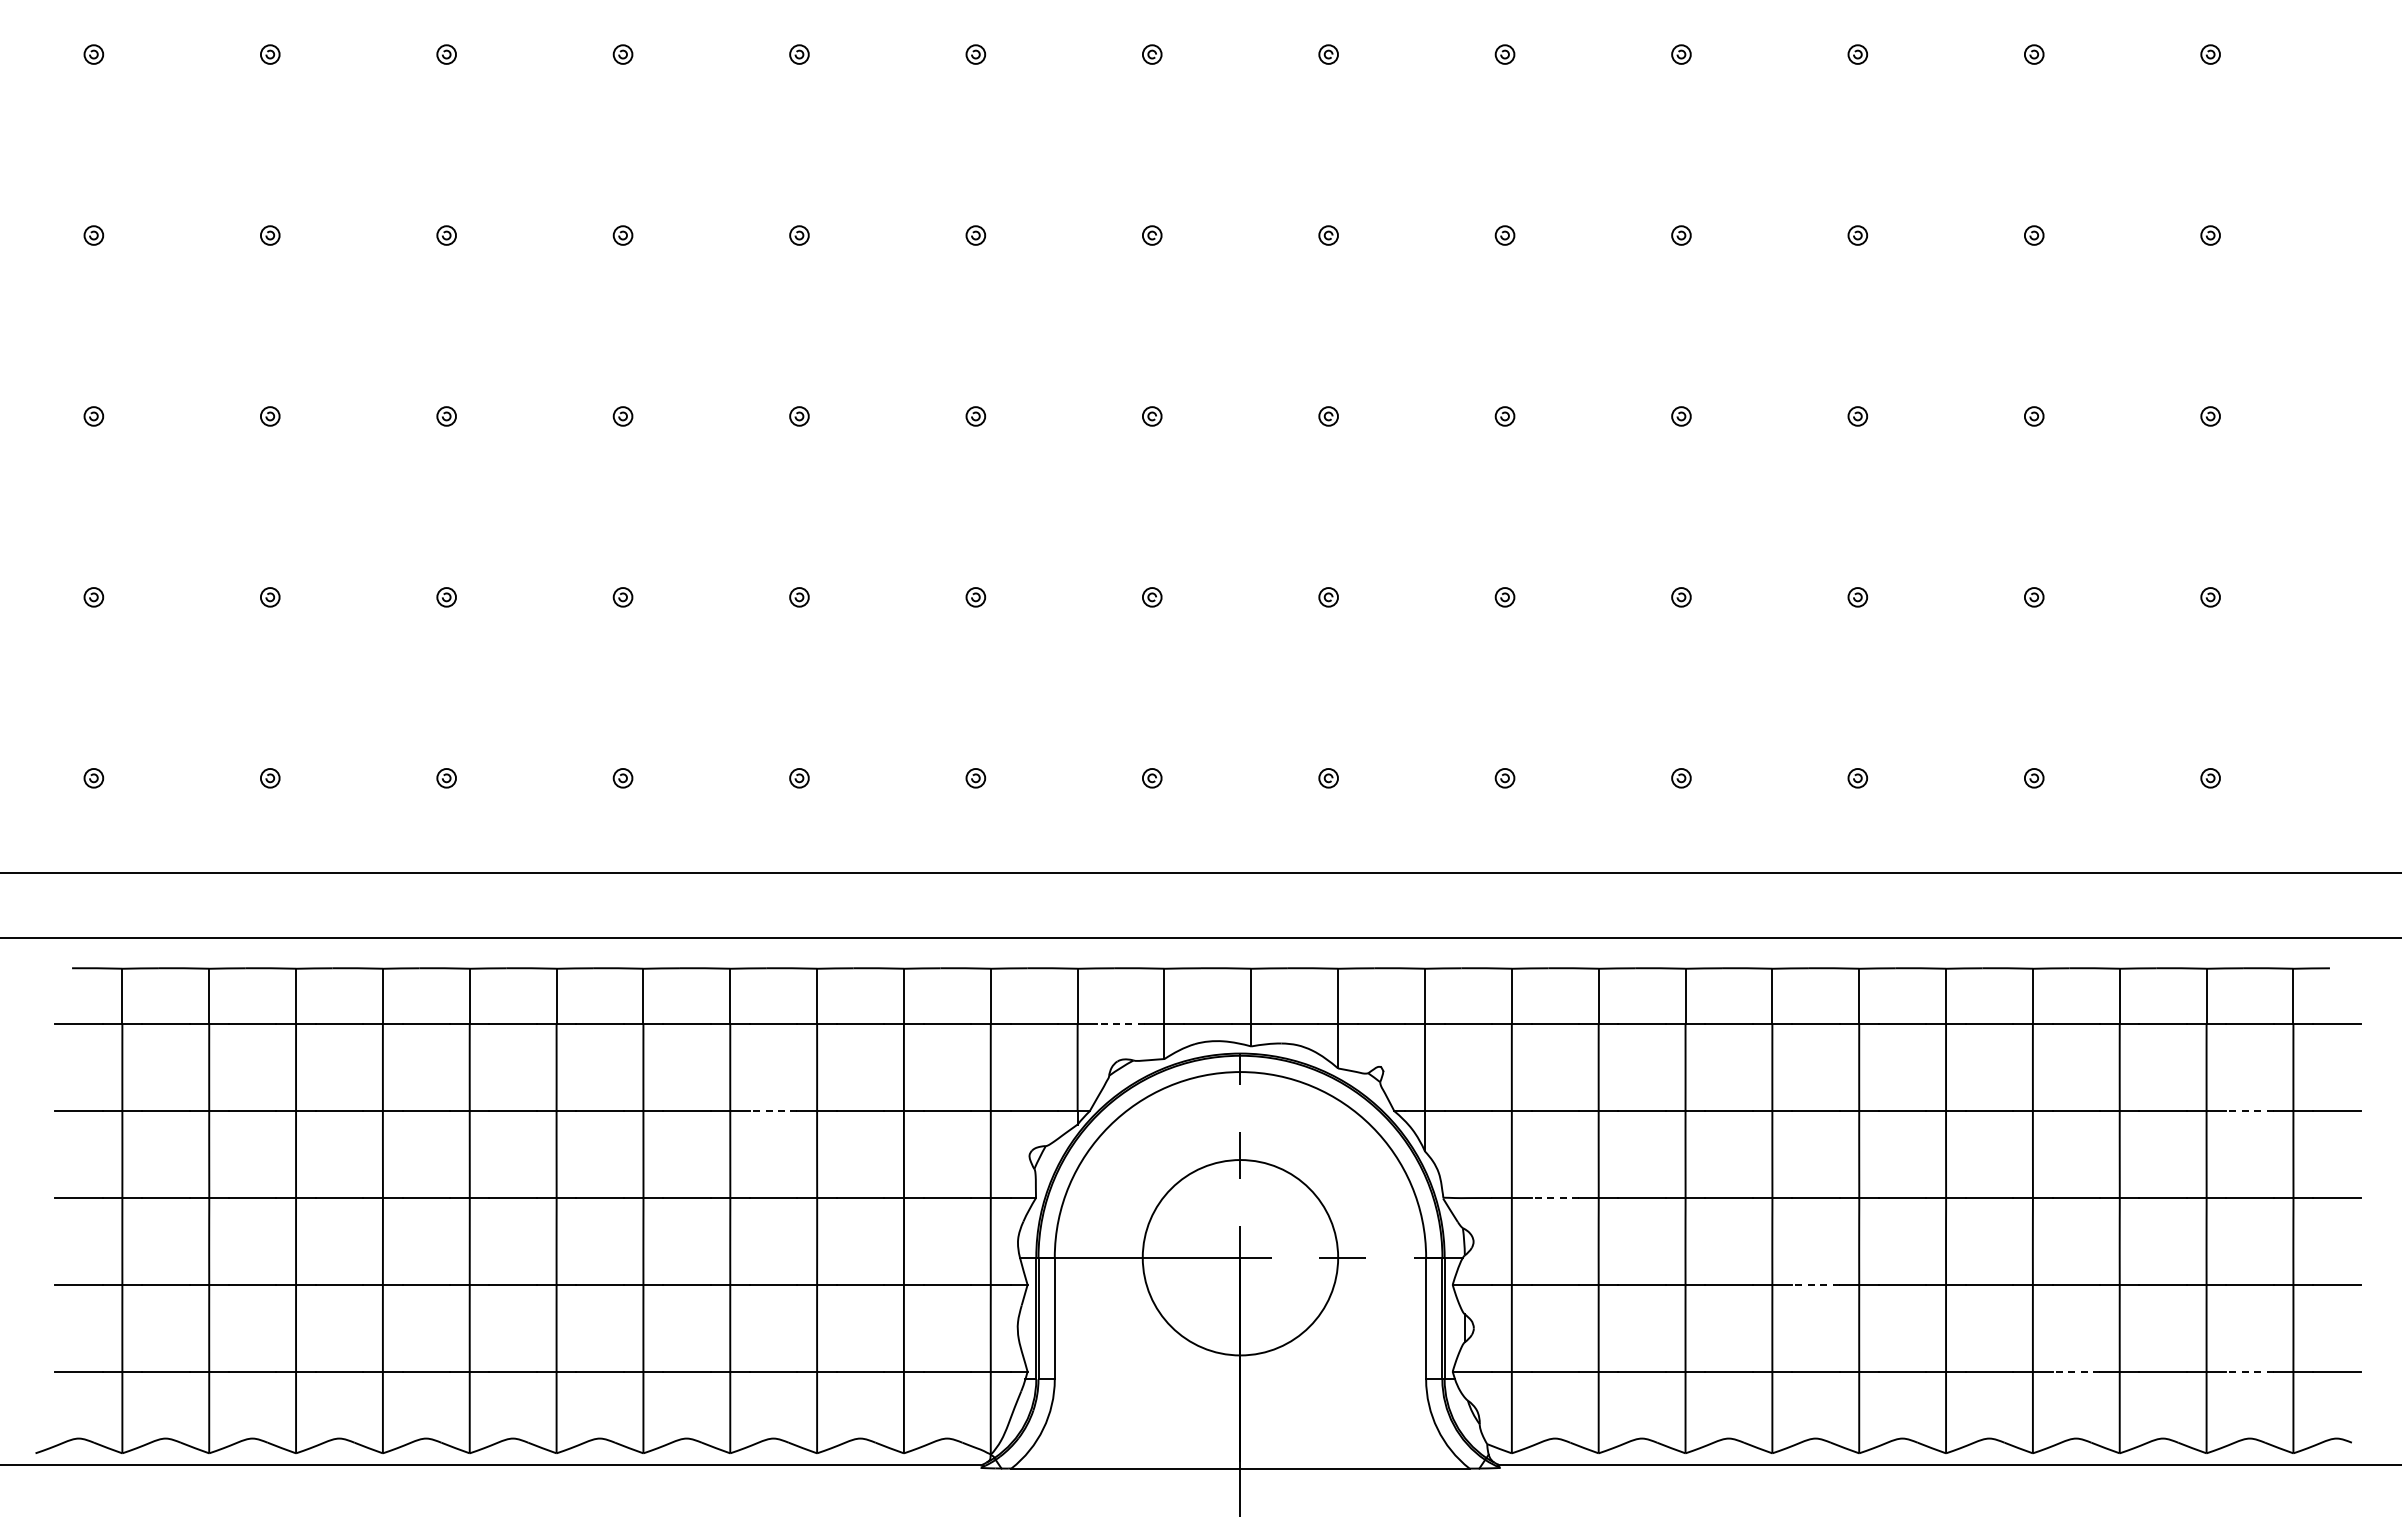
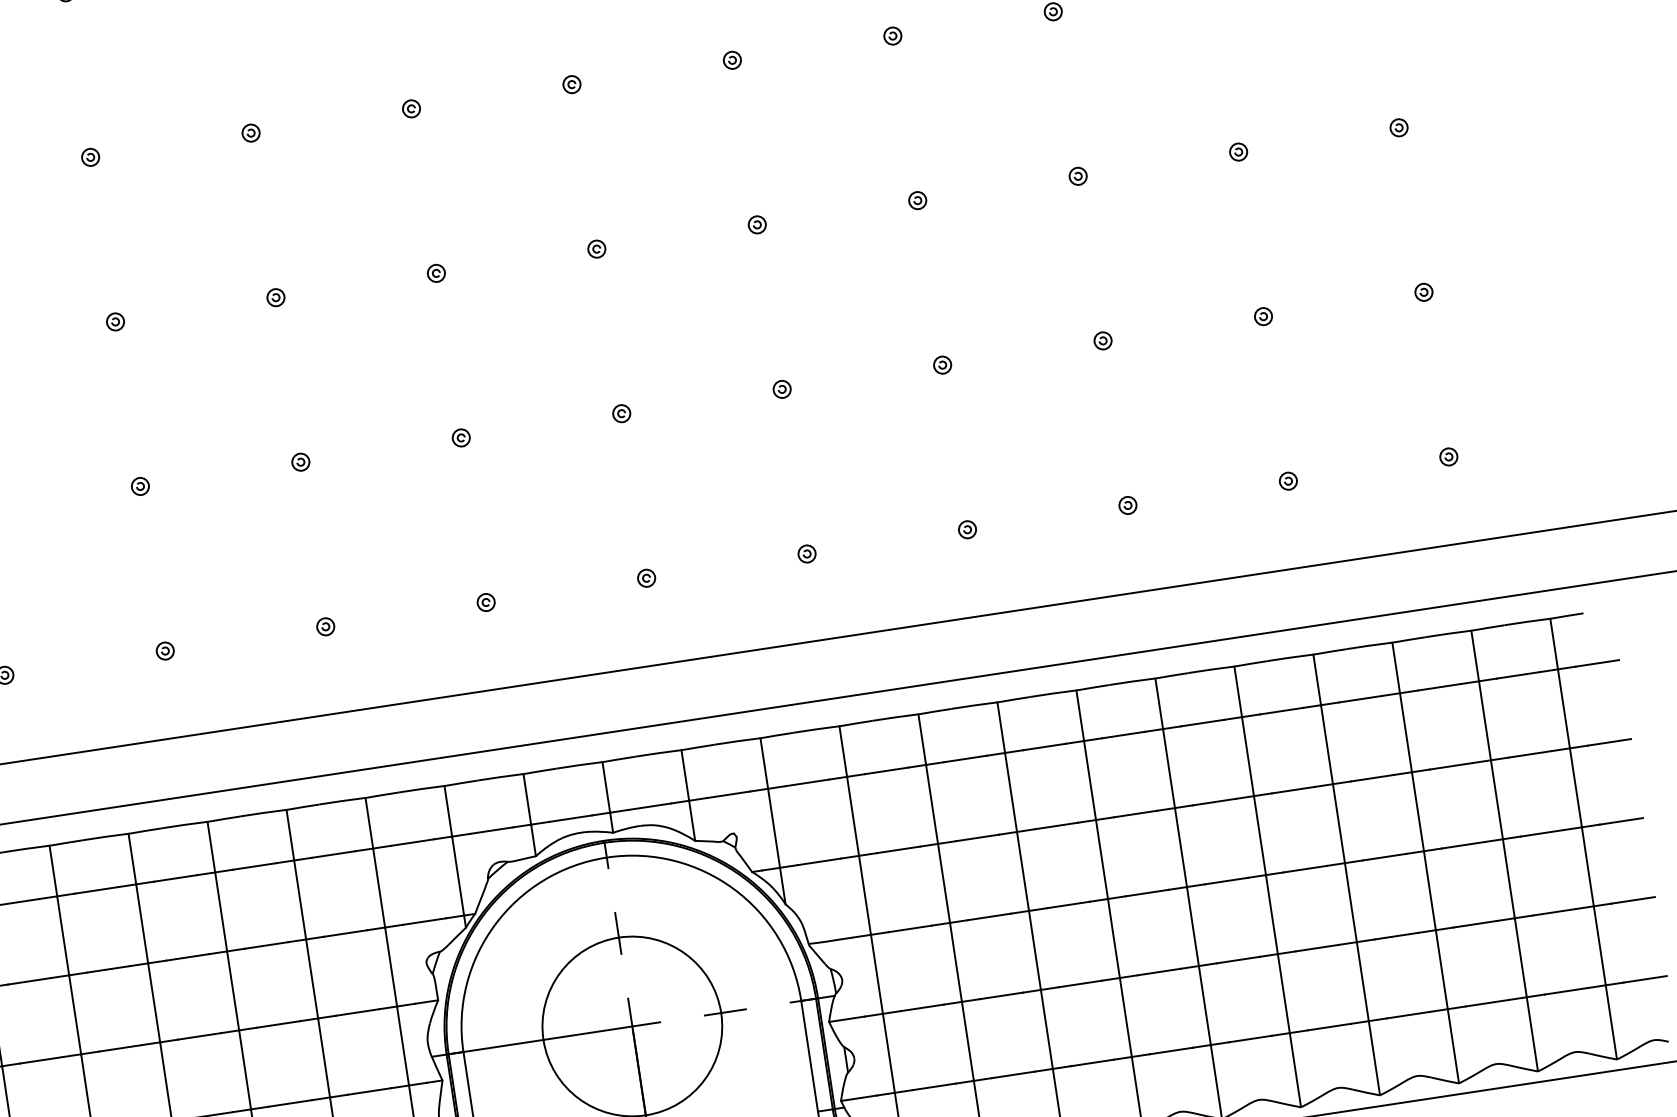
line: (1121, 1024) -> (492, 830), dashed -> solid
line: (773, 1111) -> (187, 957), dashed -> solid
line: (2250, 1111) -> (1530, 754), dashed -> solid
line: (1555, 1198) -> (910, 929), dashed -> solid
line: (1815, 1284) -> (1159, 971), dashed -> solid
line: (2076, 1371) -> (1408, 1014), dashed -> solid
line: (2250, 1371) -> (1566, 991), dashed -> solid

